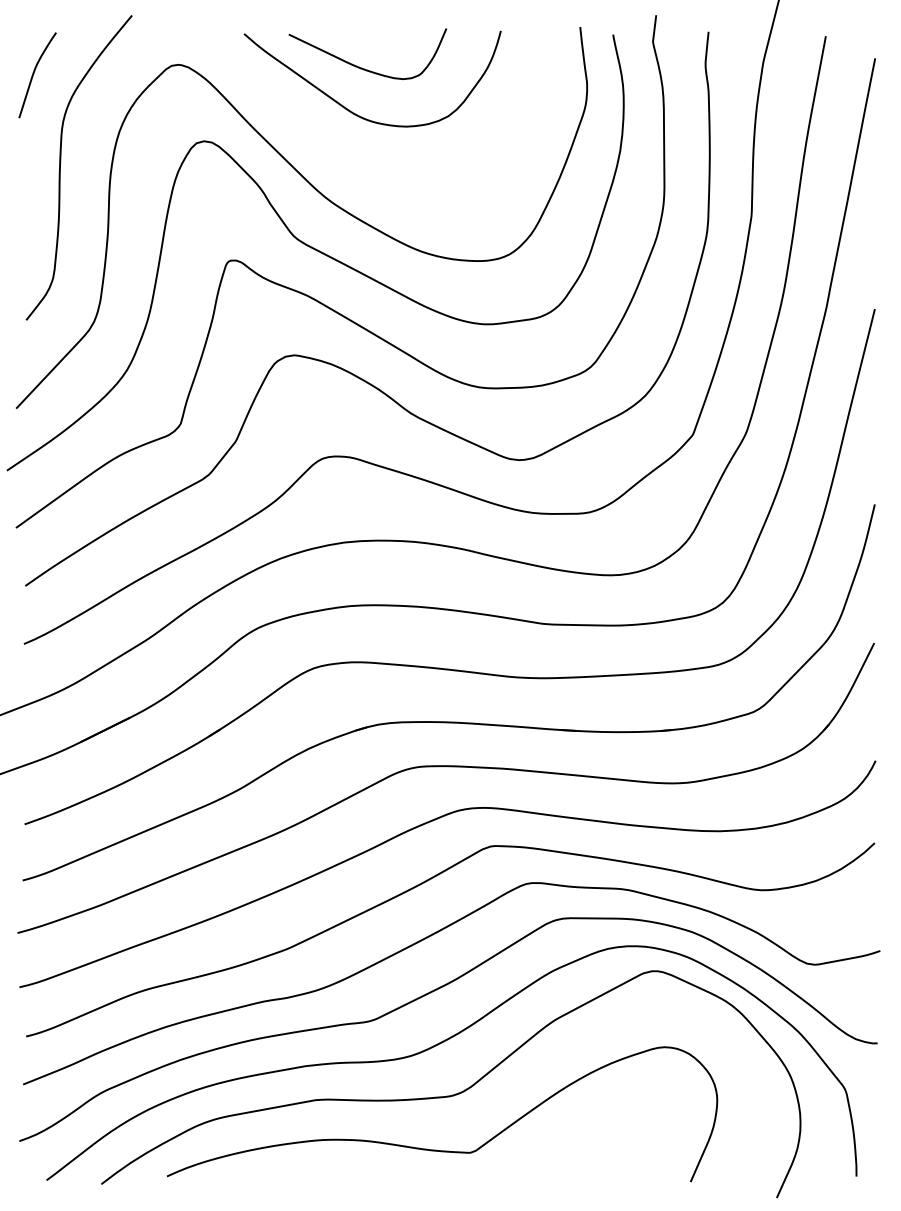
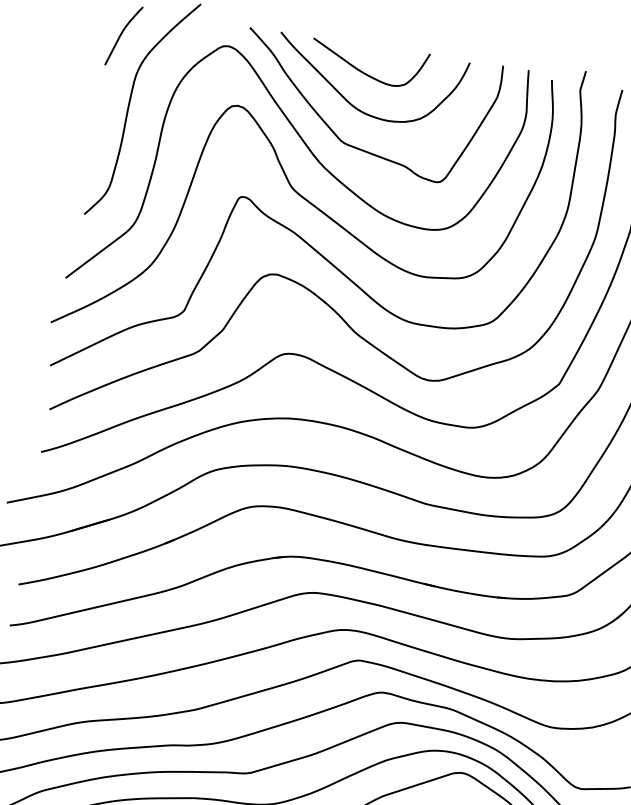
curve: (342, 157) -> (337, 135), added

